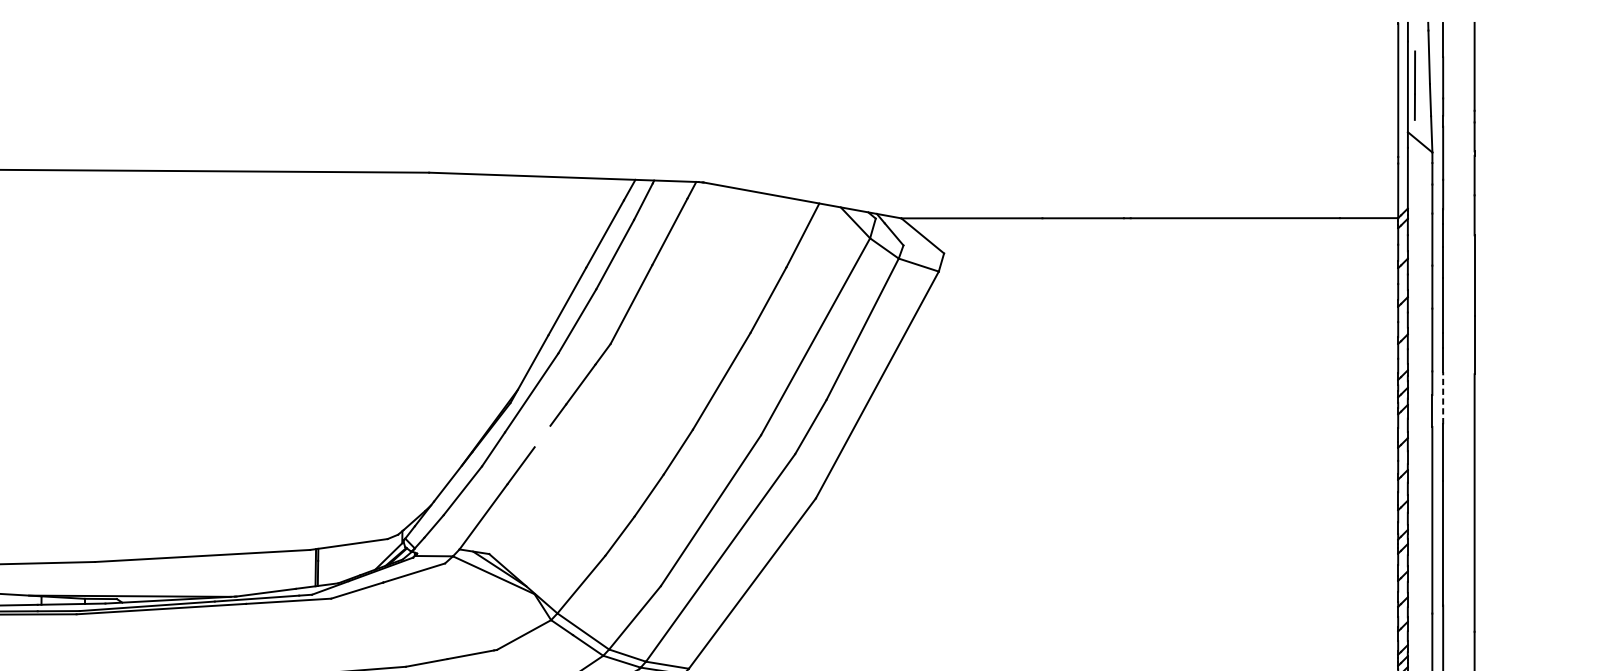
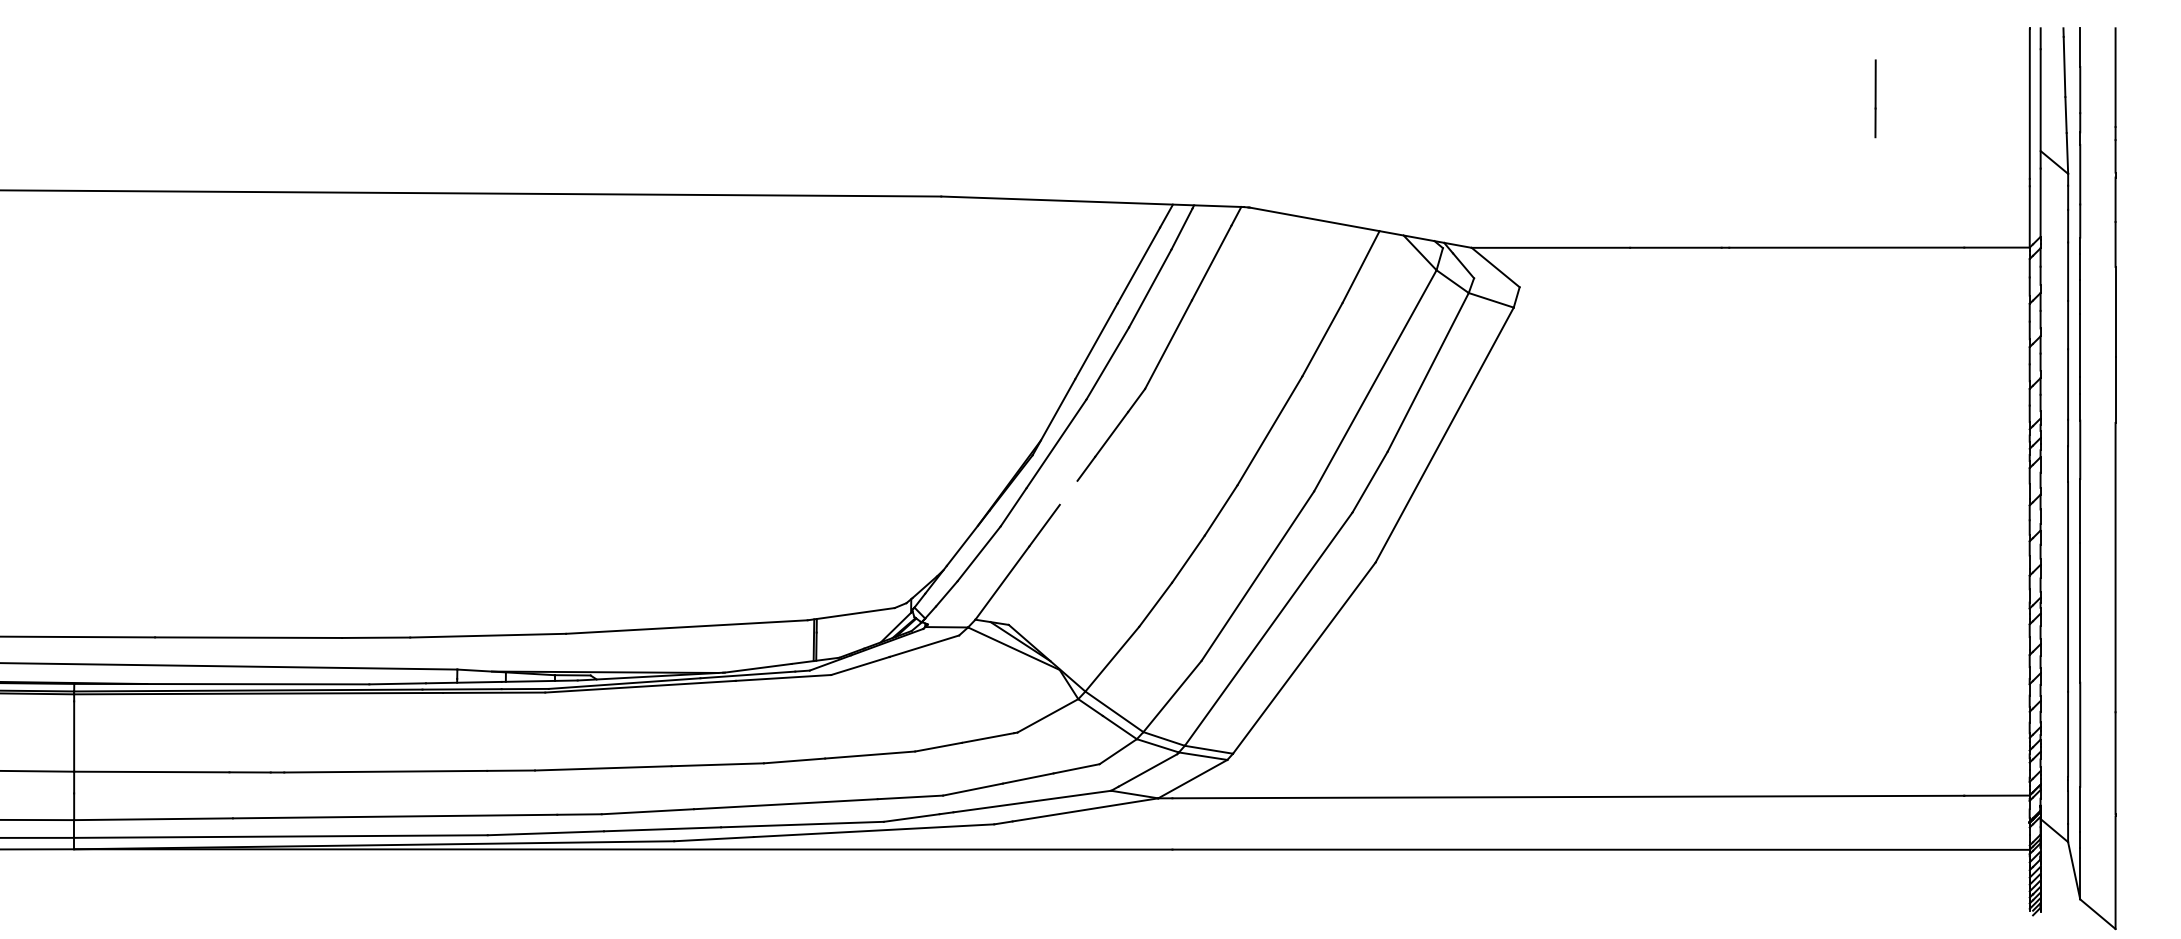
line: (1414, 85) -> (1875, 98), moved
line: (1443, 397) -> (2080, 449), dashed -> solid

